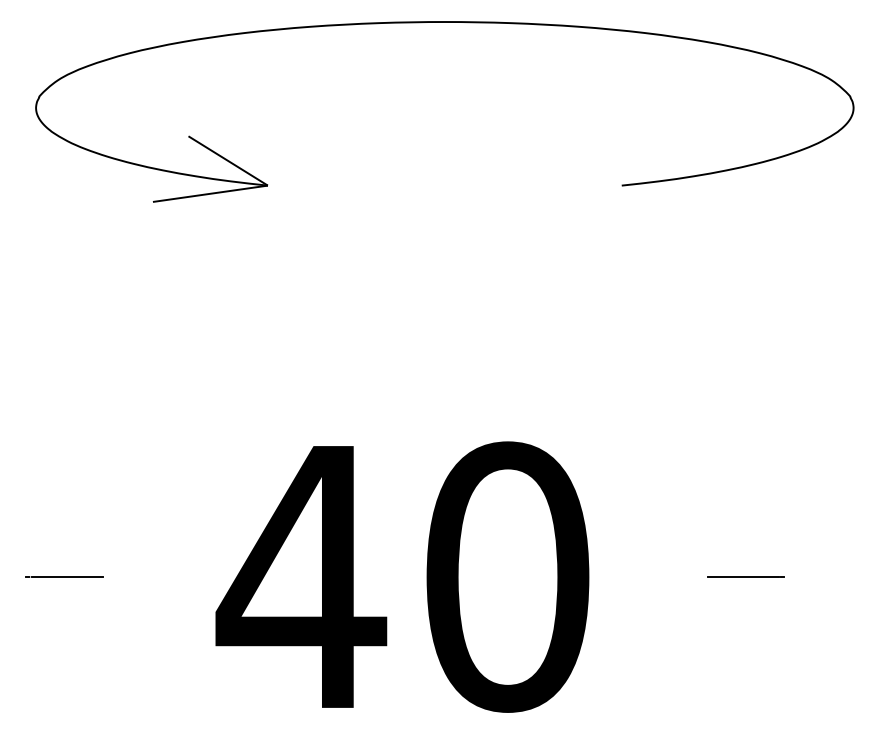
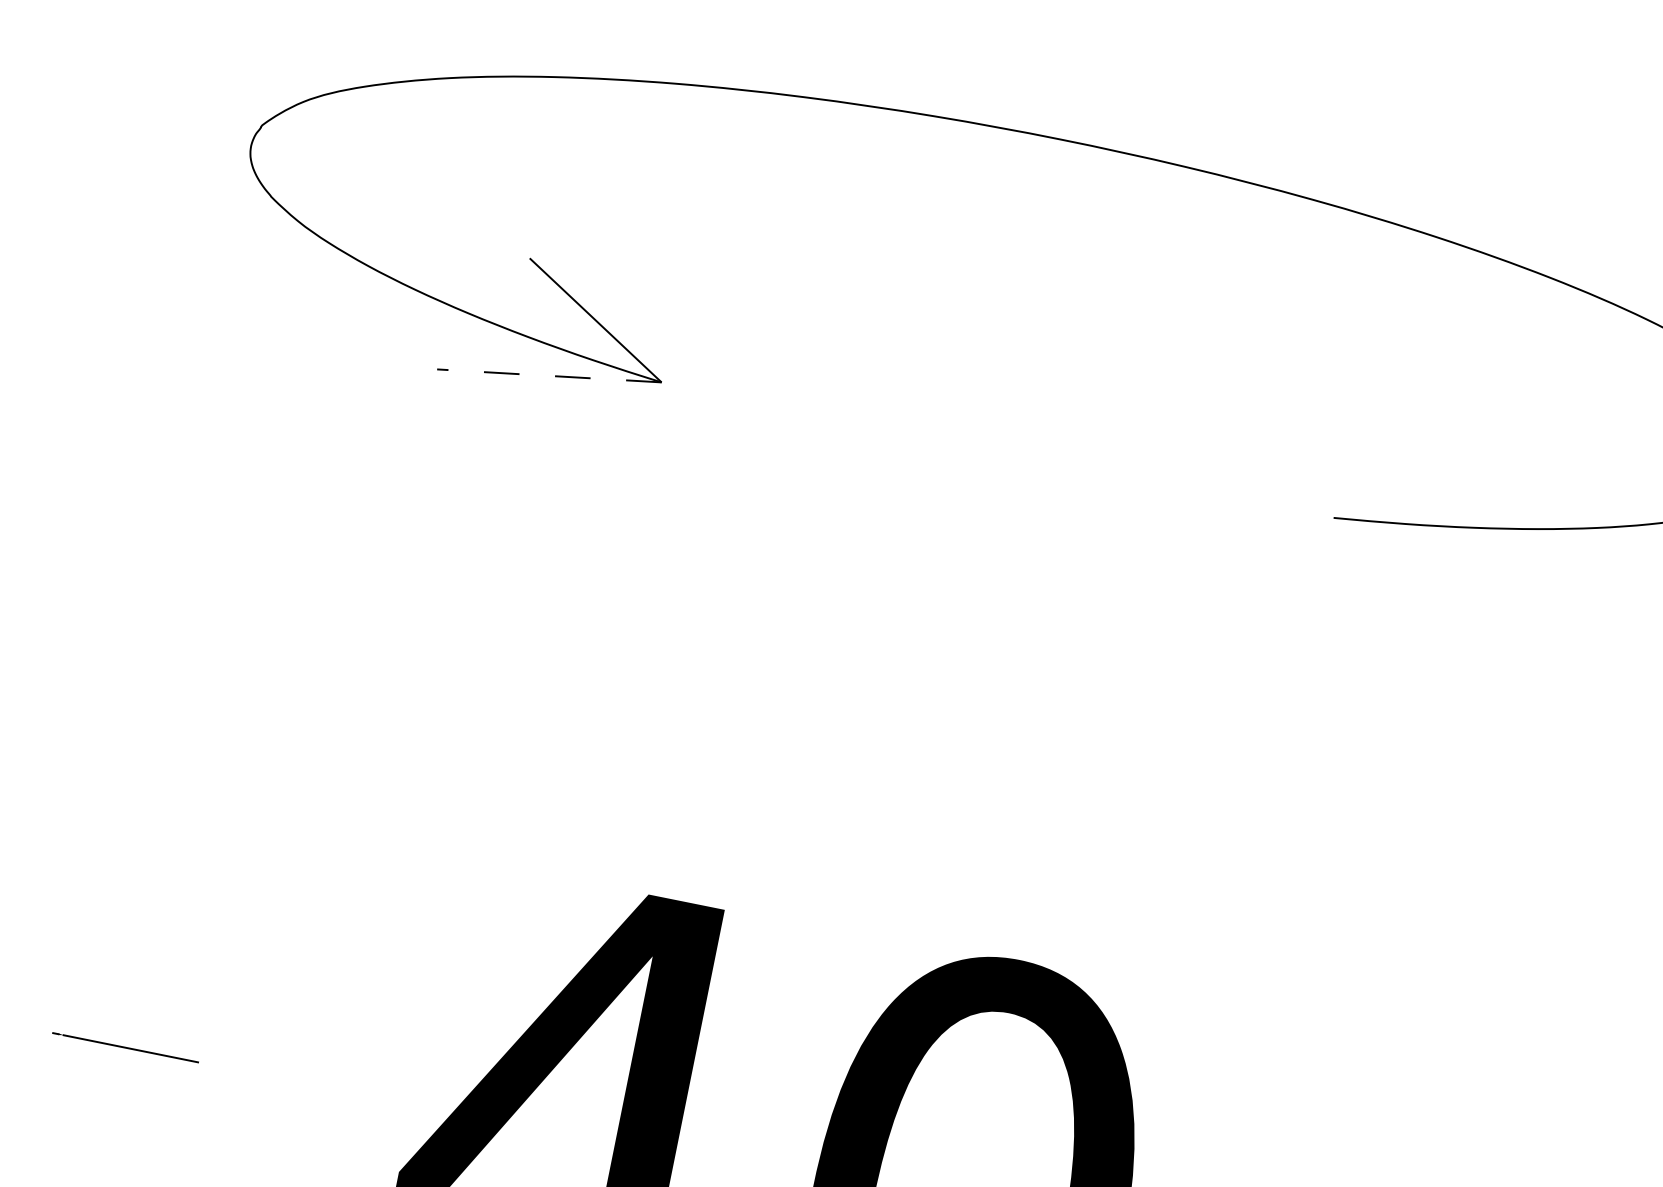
line: (209, 193) -> (547, 374), solid -> dashed

